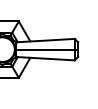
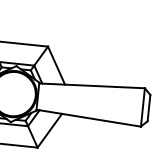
line: (47, 49) -> (94, 102), removed

